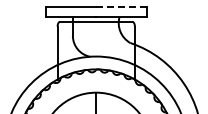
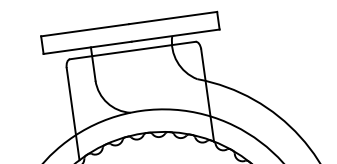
line: (121, 6) -> (173, 17), dashed -> solid

